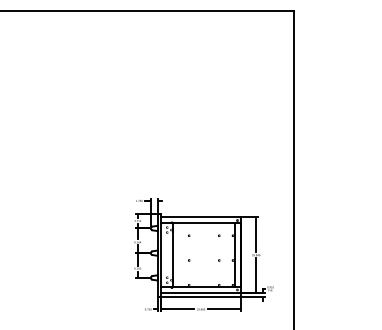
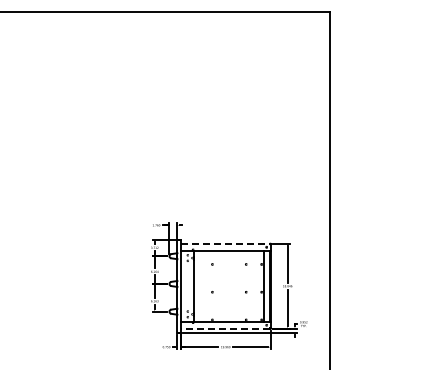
line: (200, 217) -> (225, 243), solid -> dashed
line: (200, 292) -> (225, 328), solid -> dashed

